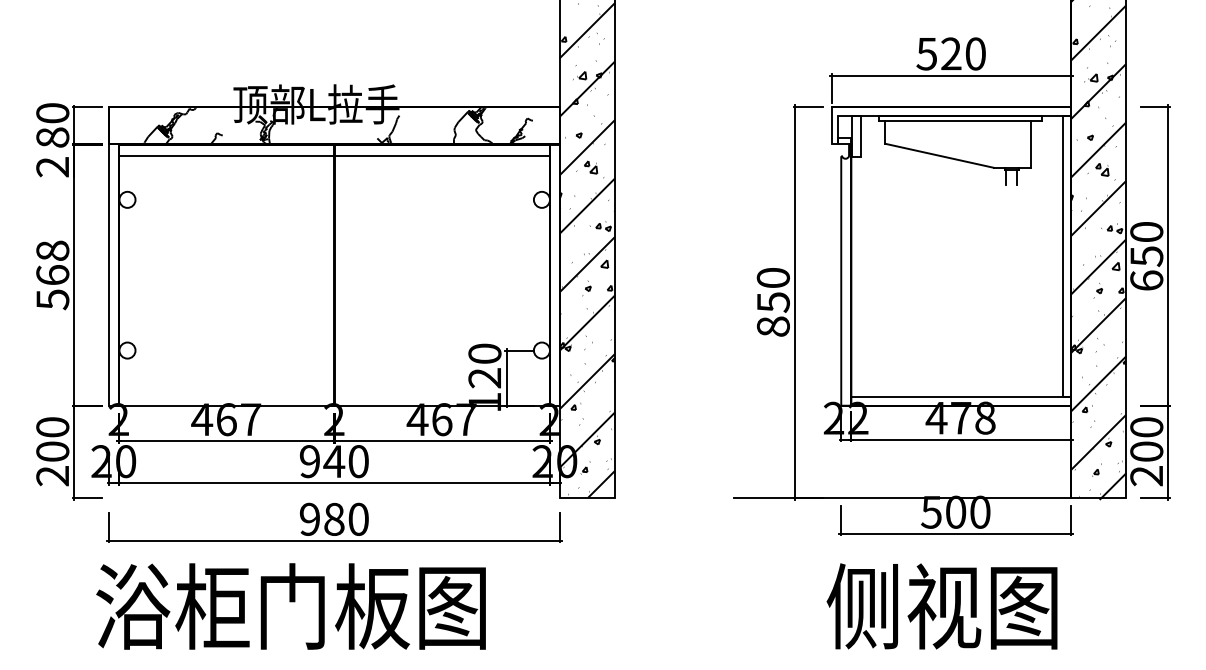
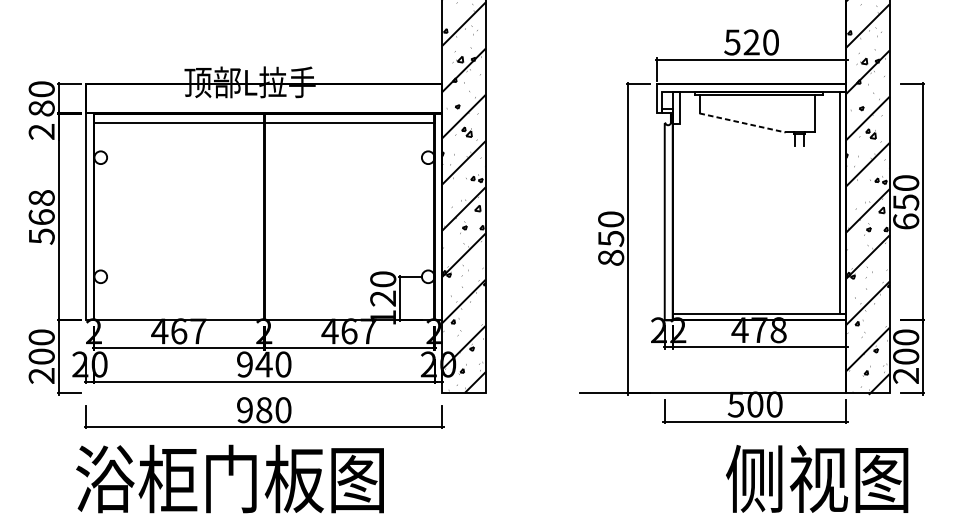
hatch: (338, 125) -> (267, 98), removed
line: (939, 155) -> (742, 122), solid -> dashed
text: (941, 606) -> (816, 479), moved

